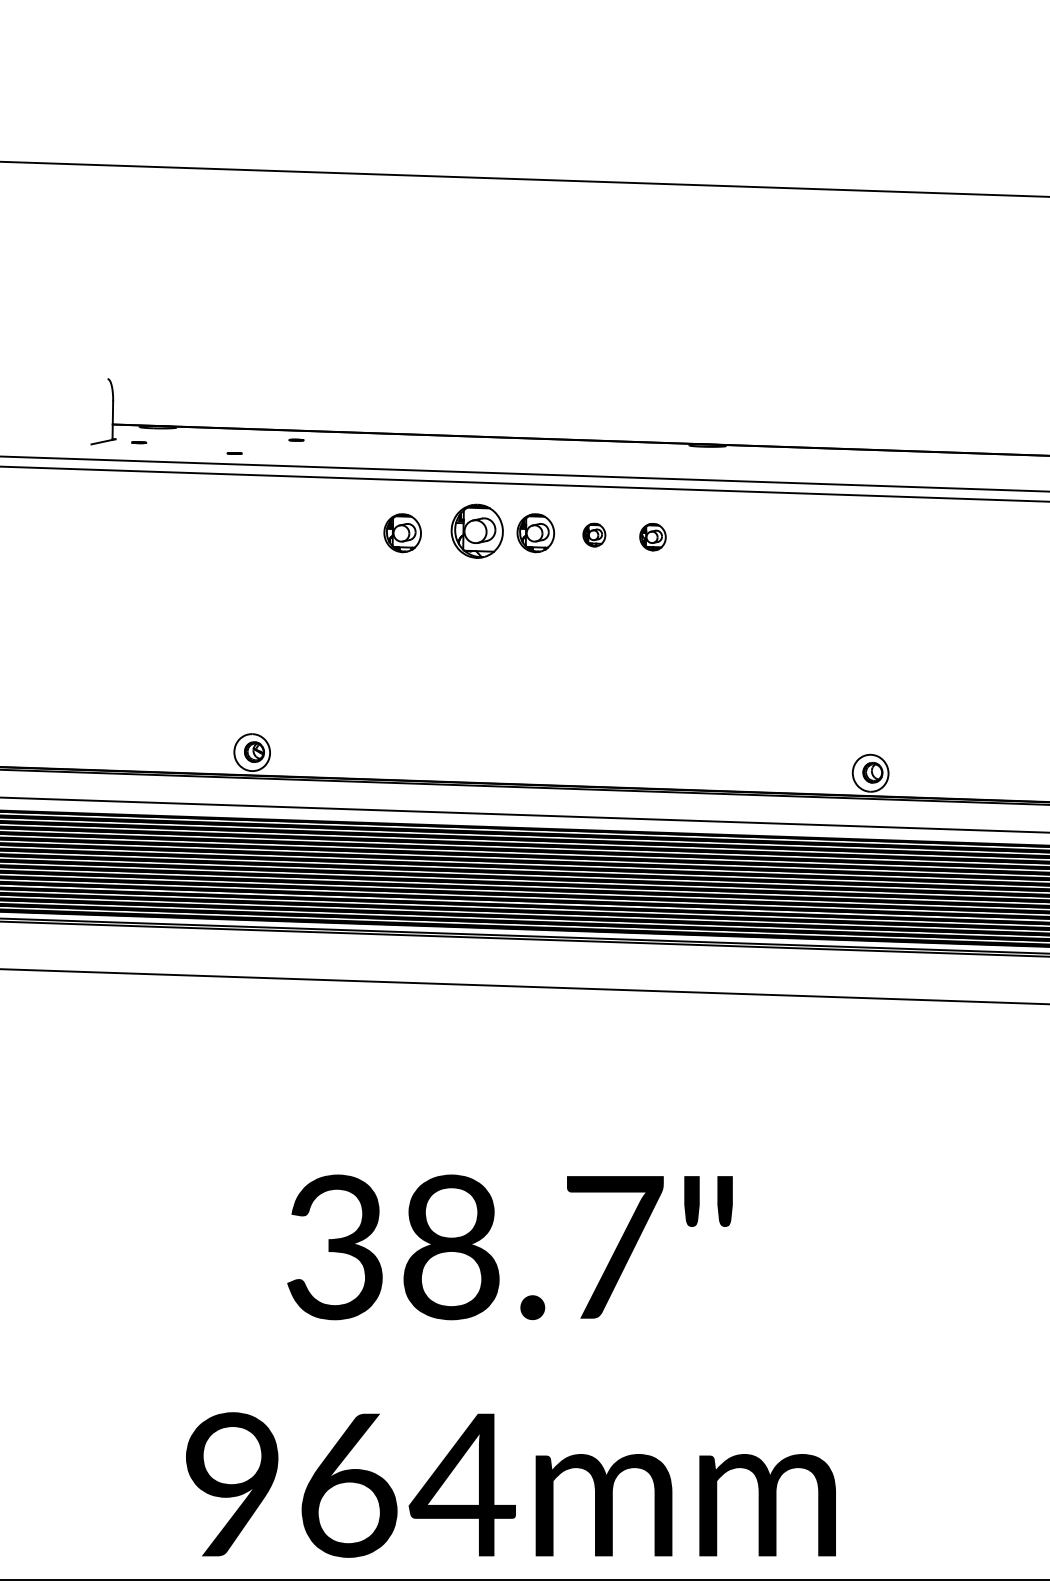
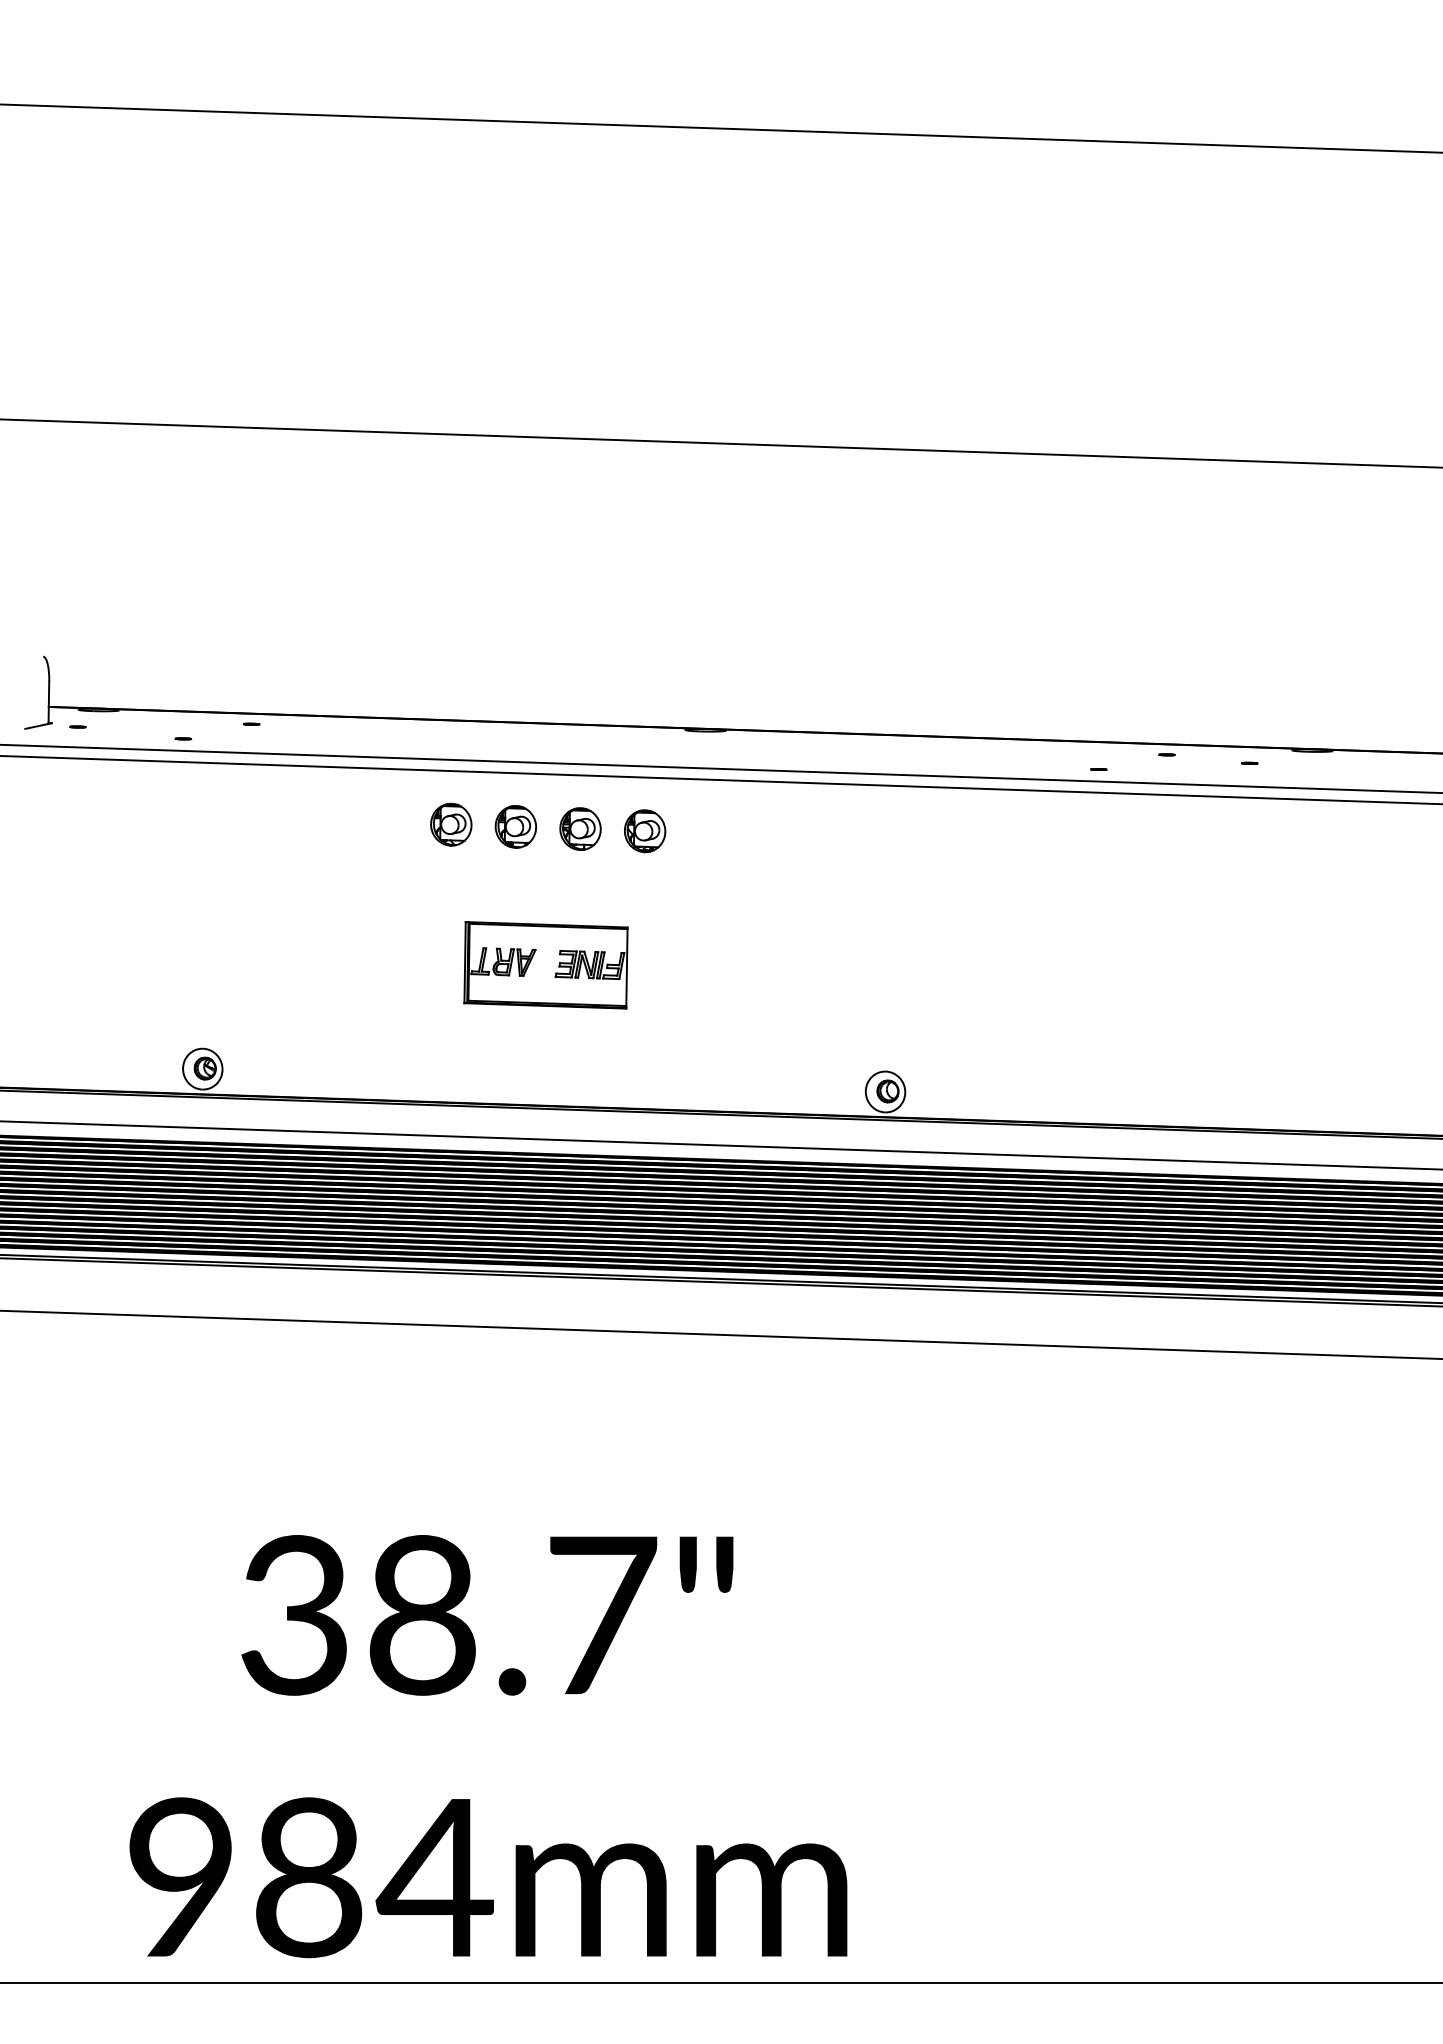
part: (477, 530) -> (451, 824), size x0.71
part: (402, 532) -> (368, 826), removed
part: (594, 534) -> (580, 828), size x1.67
part: (653, 537) -> (645, 831), size x1.43
part: (562, 658) -> (545, 965), added
text: (348, 1484) -> (309, 1877), 964mm -> 984mm

